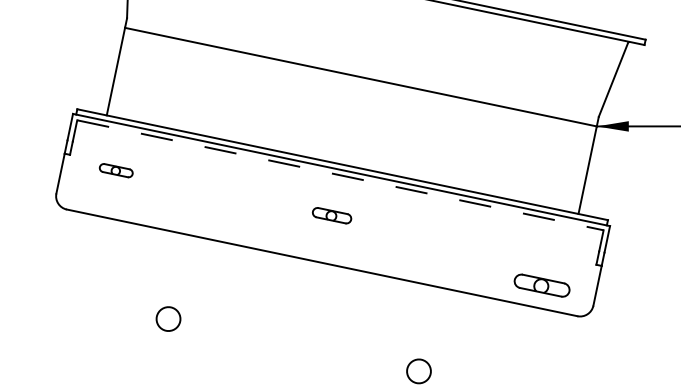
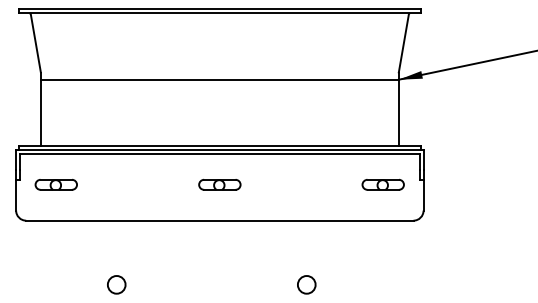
part: (115, 169) -> (55, 184), size x1.67
line: (339, 175) -> (219, 154), dashed -> solid
part: (331, 215) -> (219, 184), size x1.43
part: (541, 285) -> (382, 184), moved

